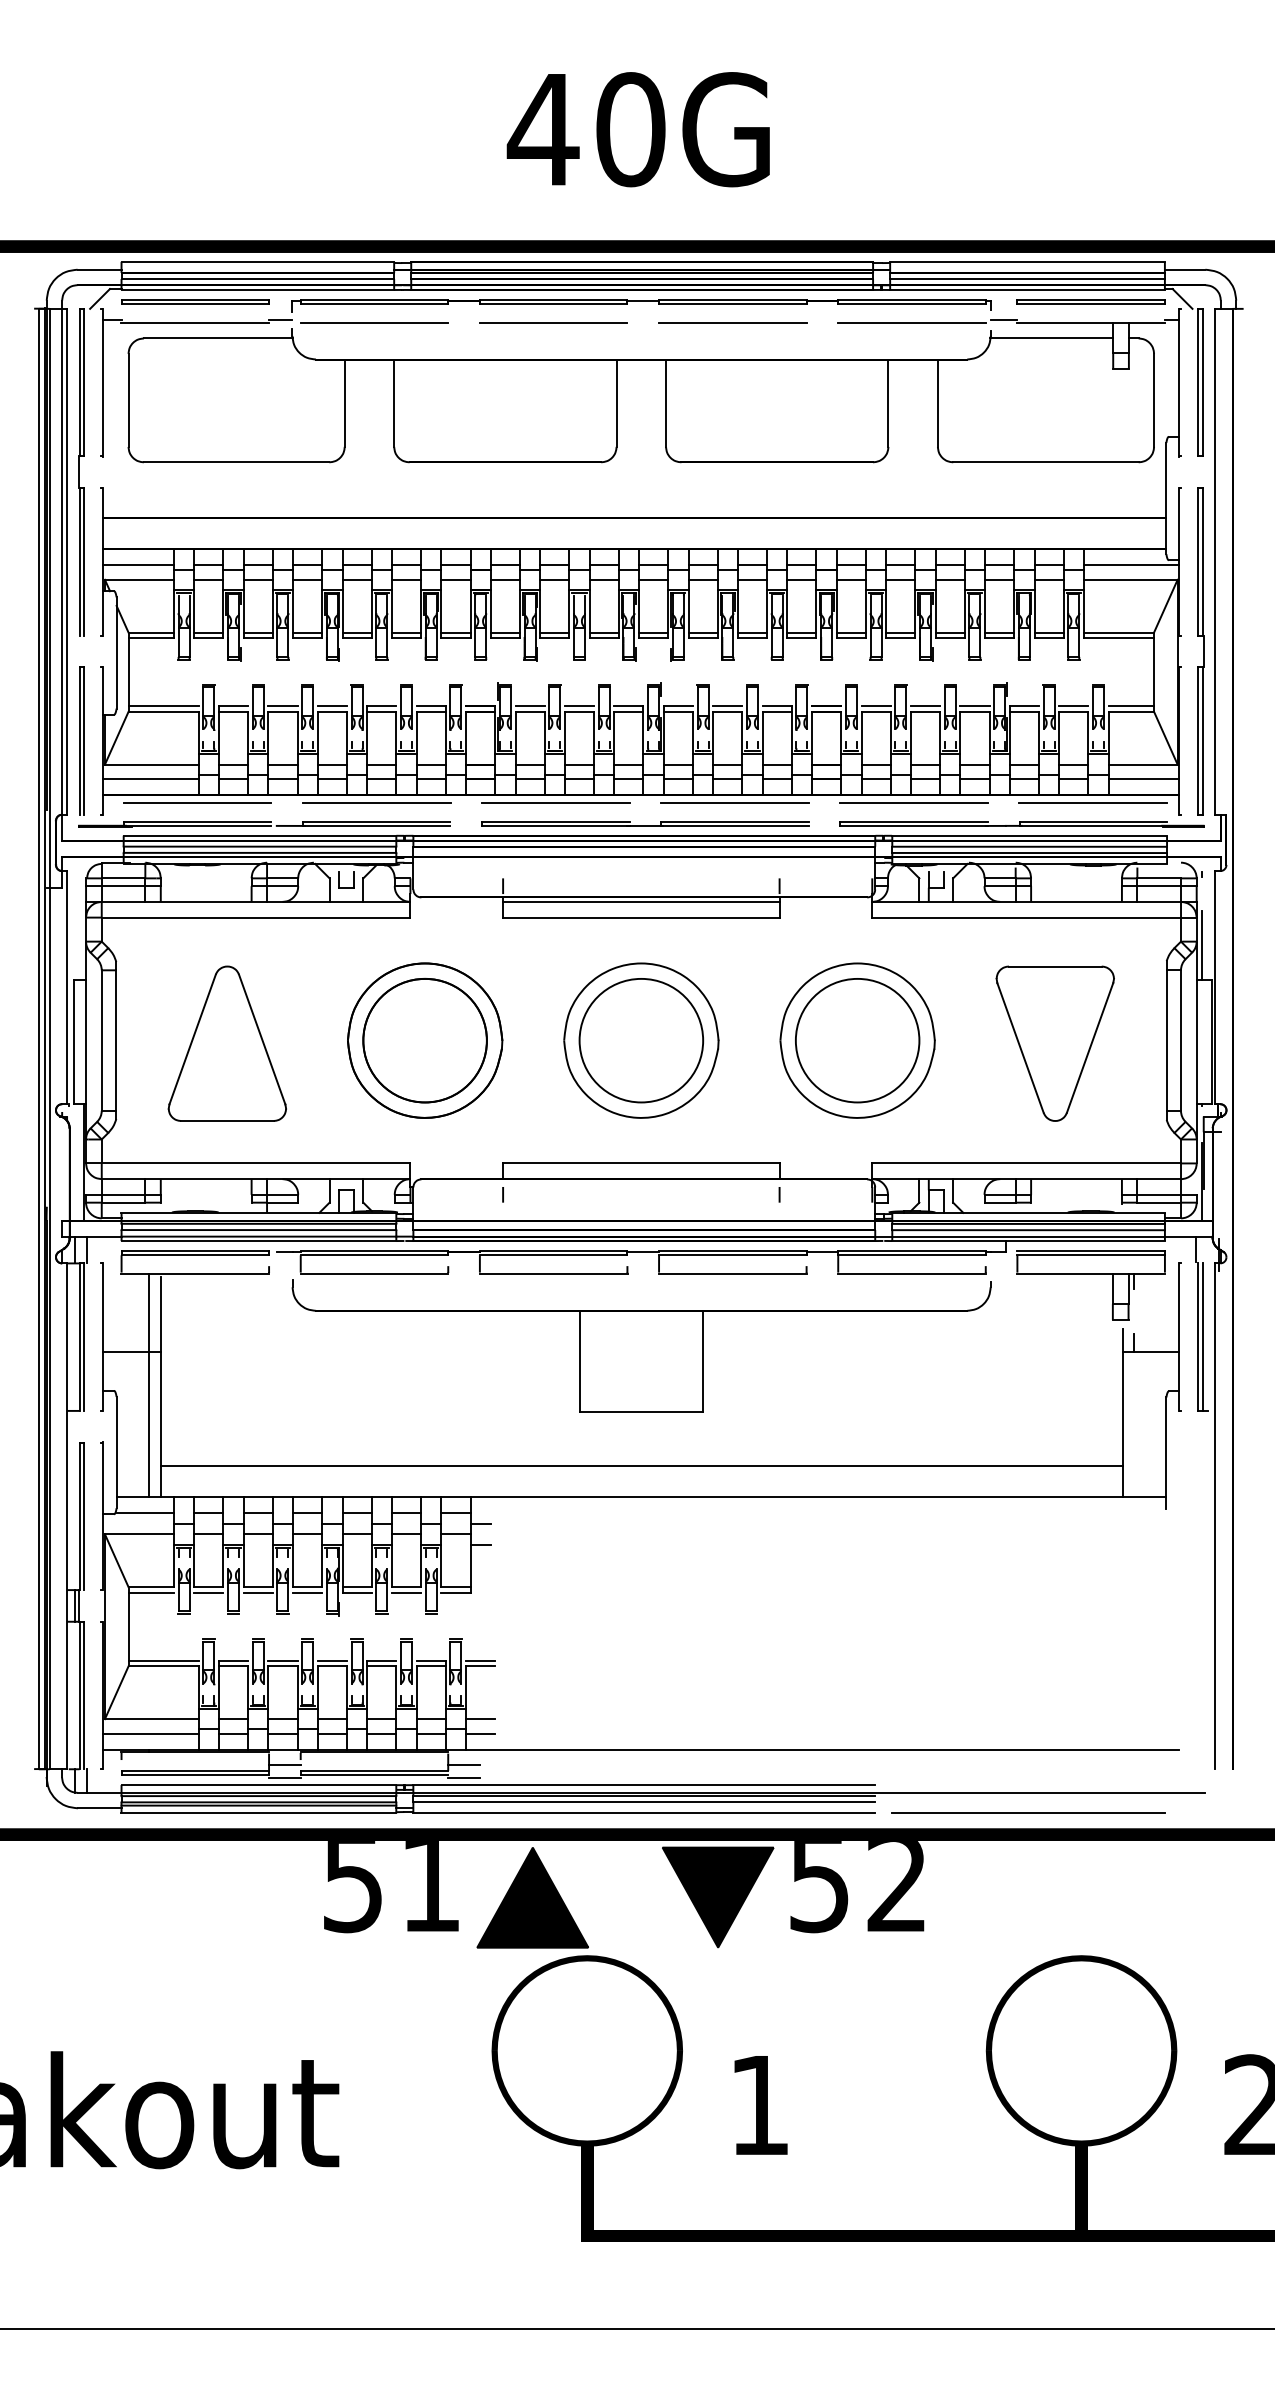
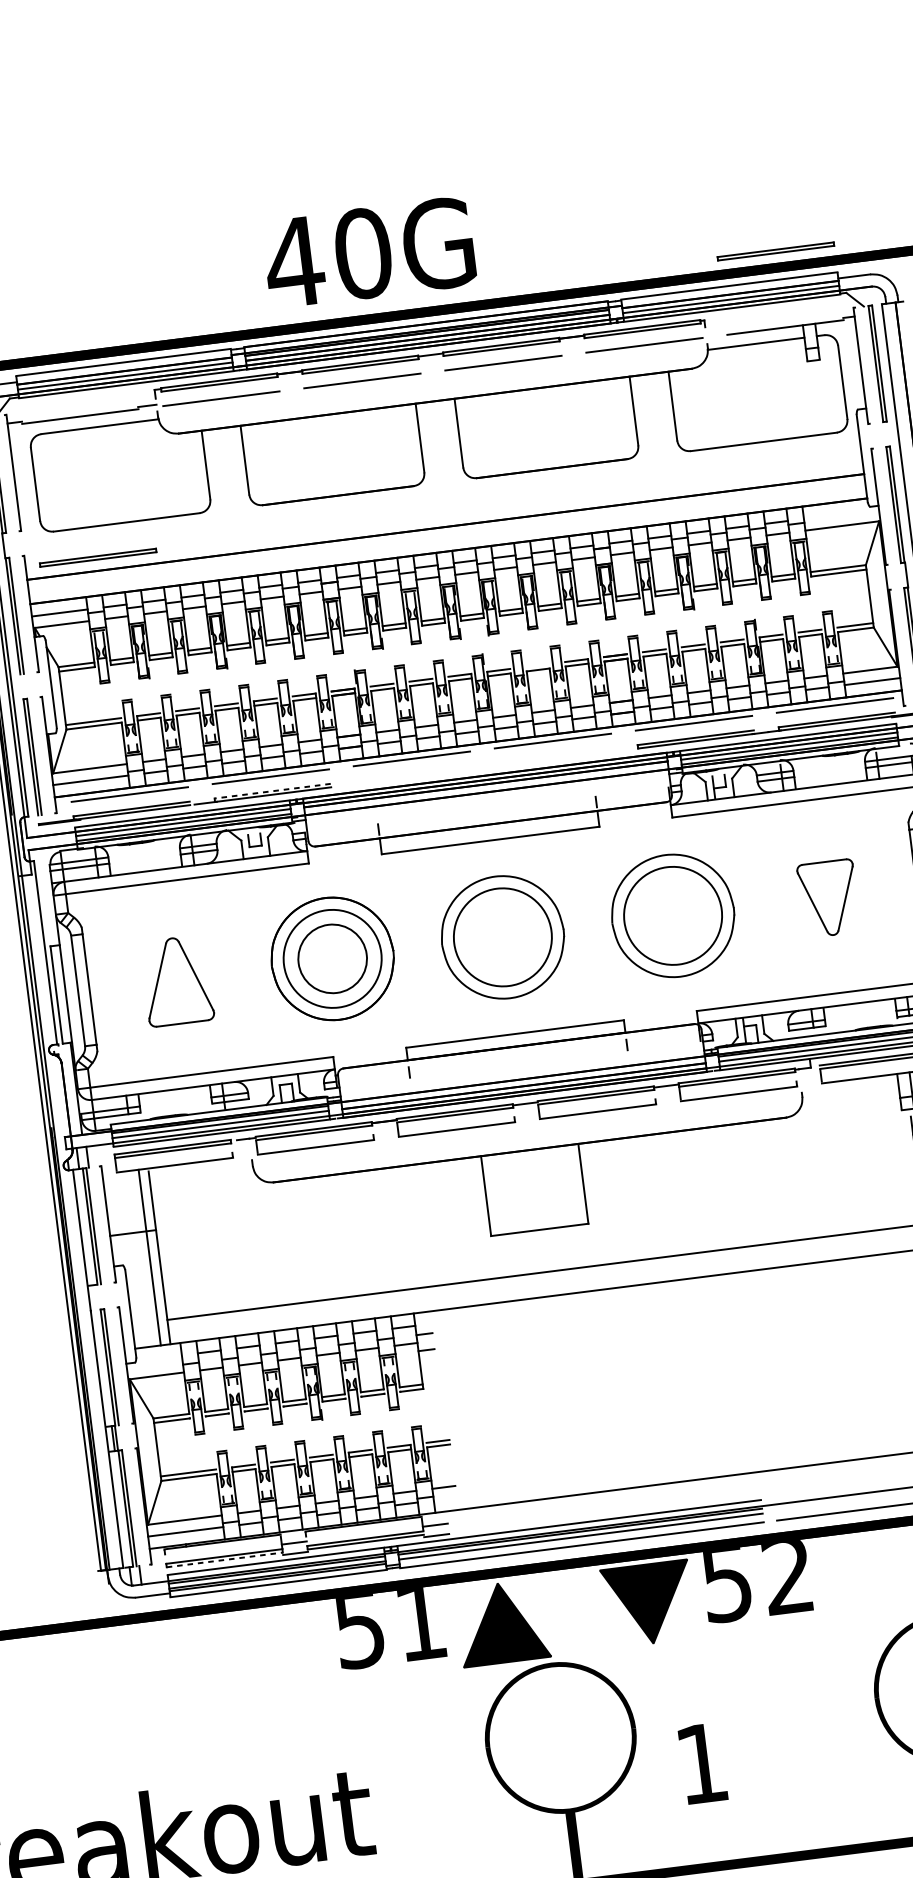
text: (637, 129) -> (368, 252), moved
part: (195, 301) -> (98, 557), moved
part: (1090, 301) -> (775, 251), moved
line: (1003, 319) -> (716, 333), removed
line: (1131, 565) -> (841, 514), removed
line: (727, 706) -> (537, 665), removed
line: (376, 821) -> (272, 791), solid -> dashed
part: (645, 823) -> (484, 766), removed
line: (641, 901) -> (489, 827), removed
circle: (424, 1040) -> (332, 958), size x0.7
part: (226, 1043) -> (176, 980), size x0.7
part: (1054, 1043) -> (828, 898), size x0.6
line: (144, 1512) -> (158, 1358), removed
line: (480, 1733) -> (445, 1498), removed
line: (195, 1775) -> (224, 1560), solid -> dashed

